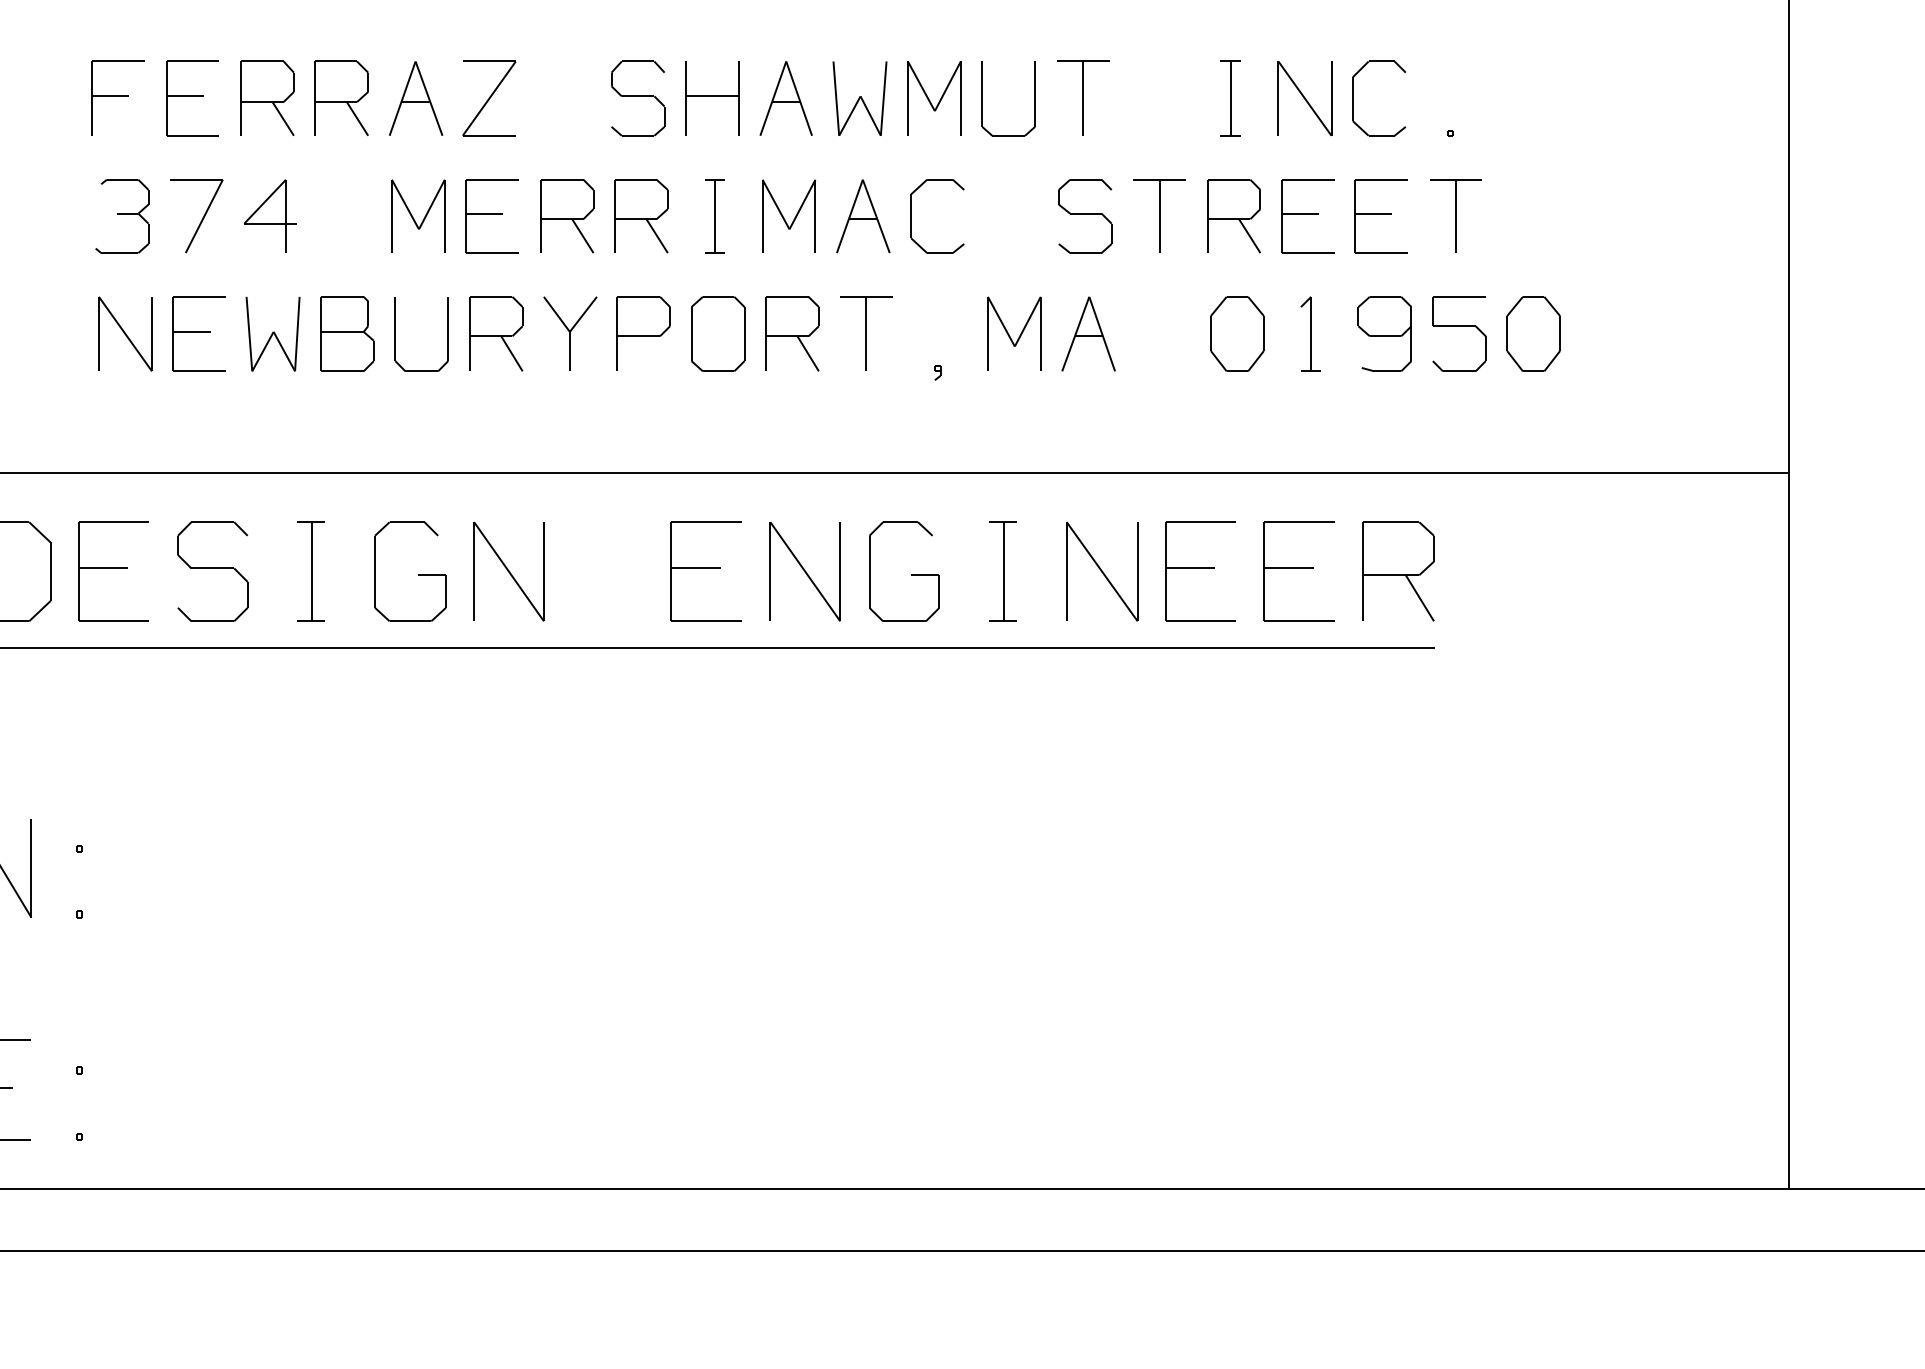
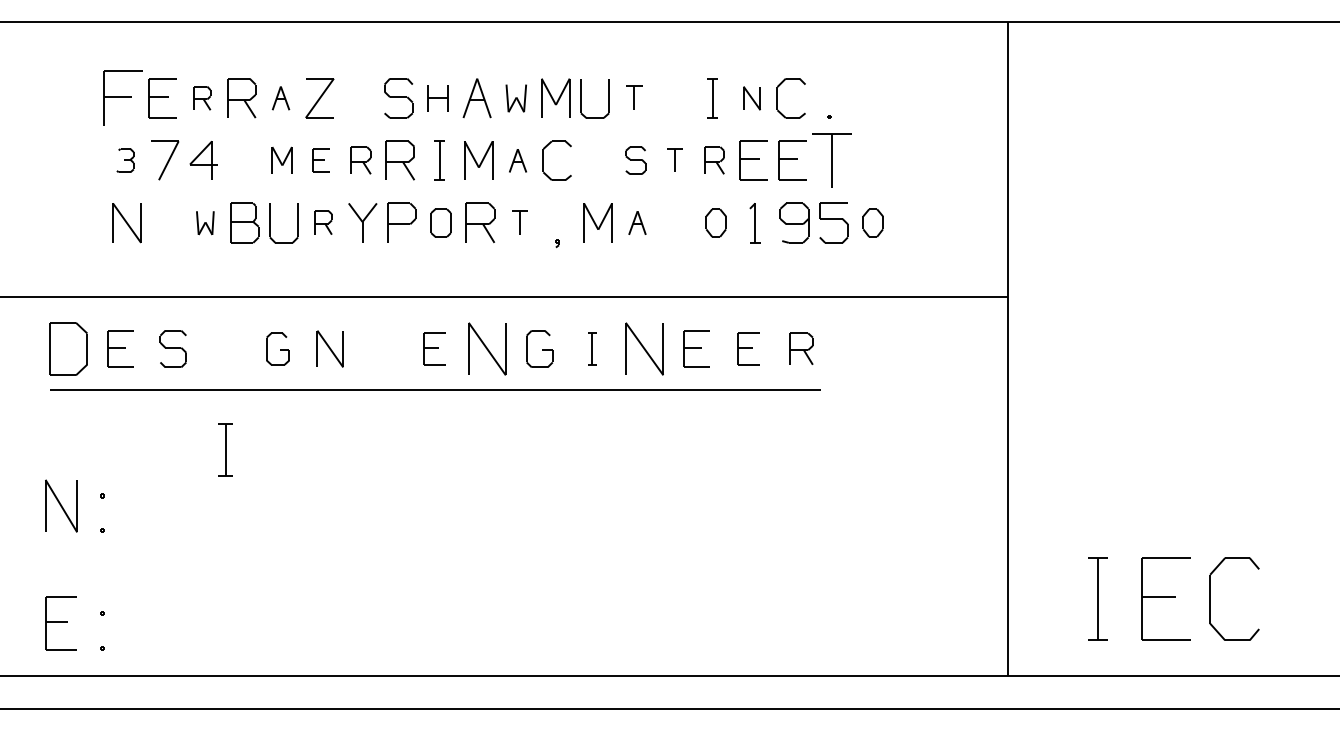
part: (116, 97) -> (122, 97), size x1.4
part: (1083, 97) -> (634, 97), size x0.6
part: (265, 98) -> (201, 98), size x0.6
part: (415, 98) -> (280, 98), size x0.6
part: (711, 98) -> (437, 98), size x0.7
part: (860, 98) -> (516, 98), size x0.7
part: (1303, 98) -> (751, 98), size x0.6
part: (1158, 214) -> (674, 159), size x0.6
part: (1454, 214) -> (831, 159), size x1.4
part: (122, 215) -> (125, 160), size x0.6
part: (416, 215) -> (281, 160), size x0.7
part: (492, 215) -> (321, 160), size x0.6
part: (566, 215) -> (360, 160), size x0.7
part: (862, 215) -> (517, 160), size x0.6
part: (1084, 215) -> (635, 160), size x0.7
part: (1232, 215) -> (713, 160), size x0.7
part: (198, 332) -> (165, 222), removed
part: (273, 332) -> (205, 222), size x0.6
part: (496, 332) -> (323, 222), size x0.6
part: (716, 332) -> (440, 222), size x0.7
part: (866, 332) -> (519, 222), size x0.6
part: (1088, 332) -> (637, 222), size x0.6
part: (1235, 332) -> (715, 222), size x0.7
part: (1532, 332) -> (872, 222), size x0.7
part: (111, 570) -> (119, 348), size x0.7
part: (213, 570) -> (173, 348), size x0.7
part: (311, 570) -> (225, 449), moved
part: (409, 570) -> (277, 348), size x0.6
part: (509, 570) -> (330, 348), size x0.7
part: (705, 570) -> (434, 348), size x0.6
part: (903, 570) -> (539, 348), size x0.7
part: (1003, 570) -> (592, 348), size x0.6
part: (1198, 570) -> (695, 348), size x0.7
part: (1298, 570) -> (748, 348), size x0.6
part: (1398, 570) -> (801, 348), size x0.6

